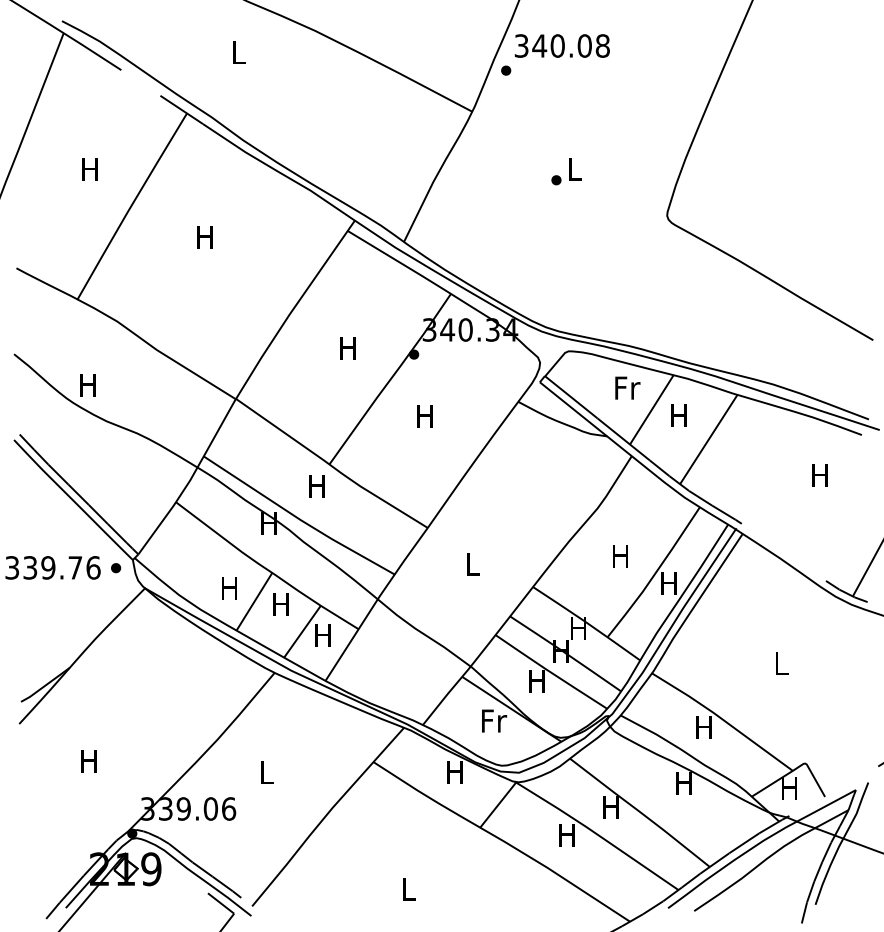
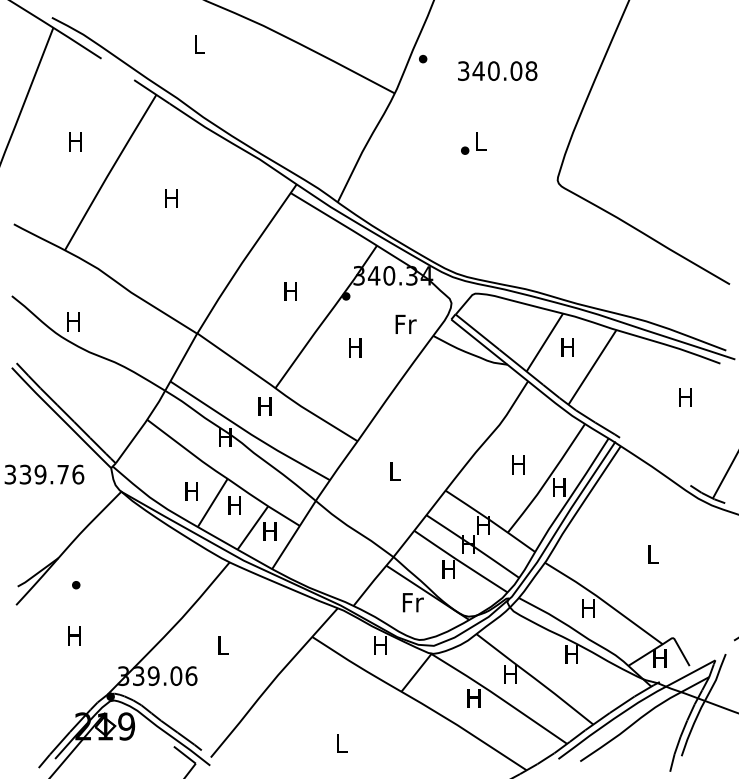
text: (561, 45) -> (496, 70), moved
text: (627, 387) -> (405, 323), moved
part: (116, 568) -> (76, 585), moved

